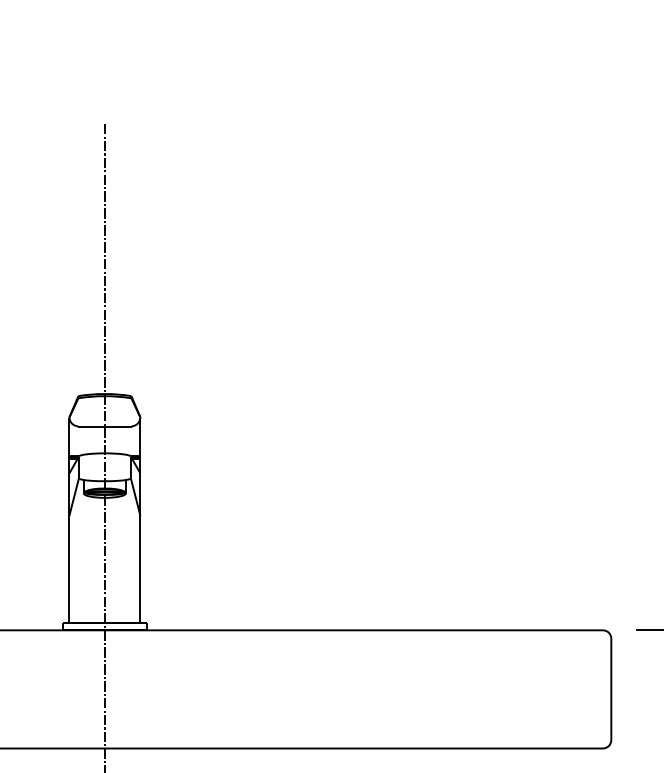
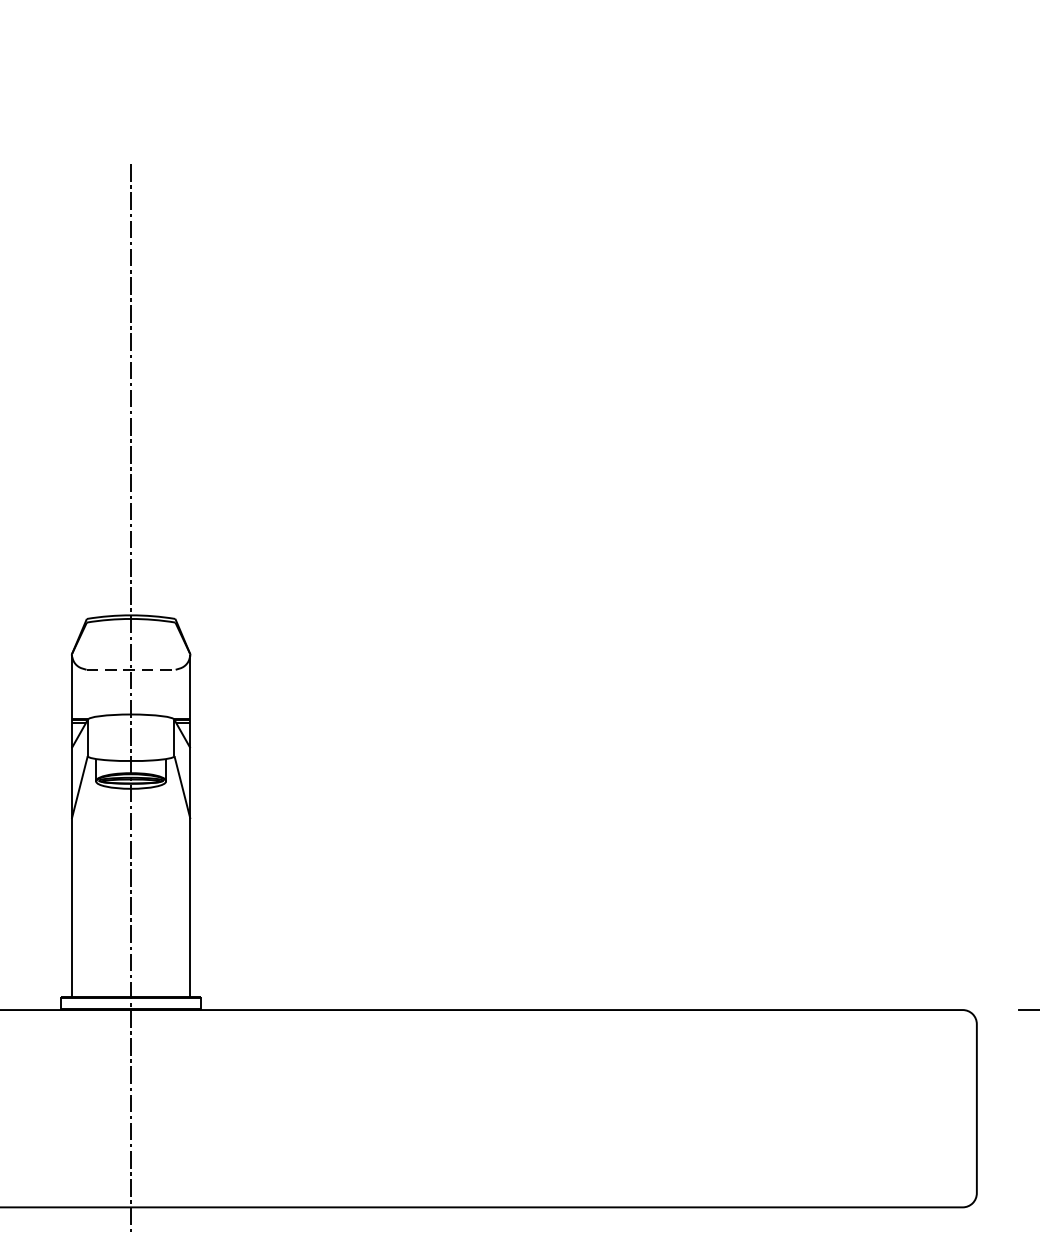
line: (104, 426) -> (130, 669), solid -> dashed

